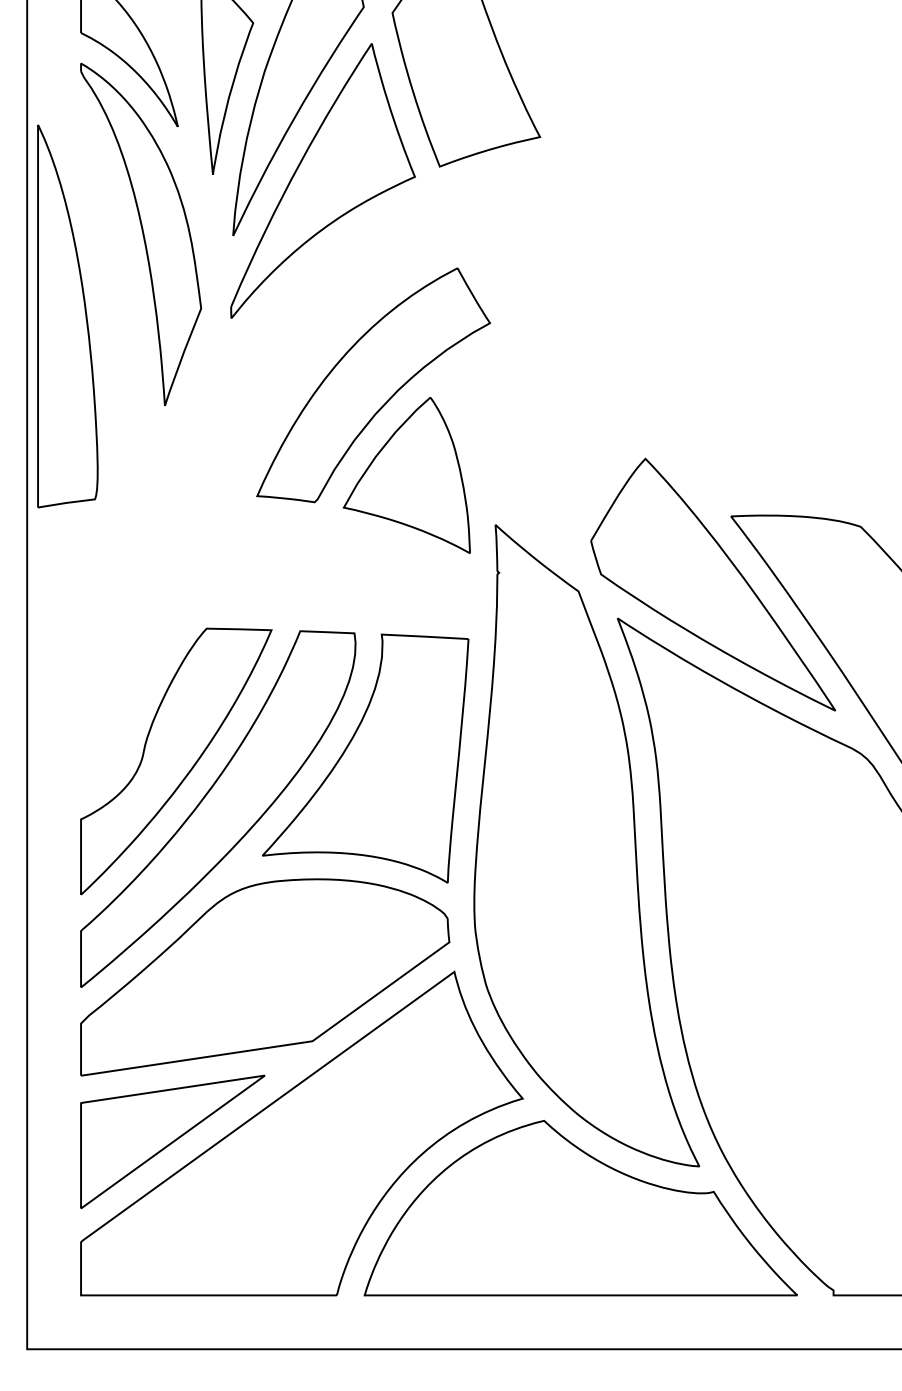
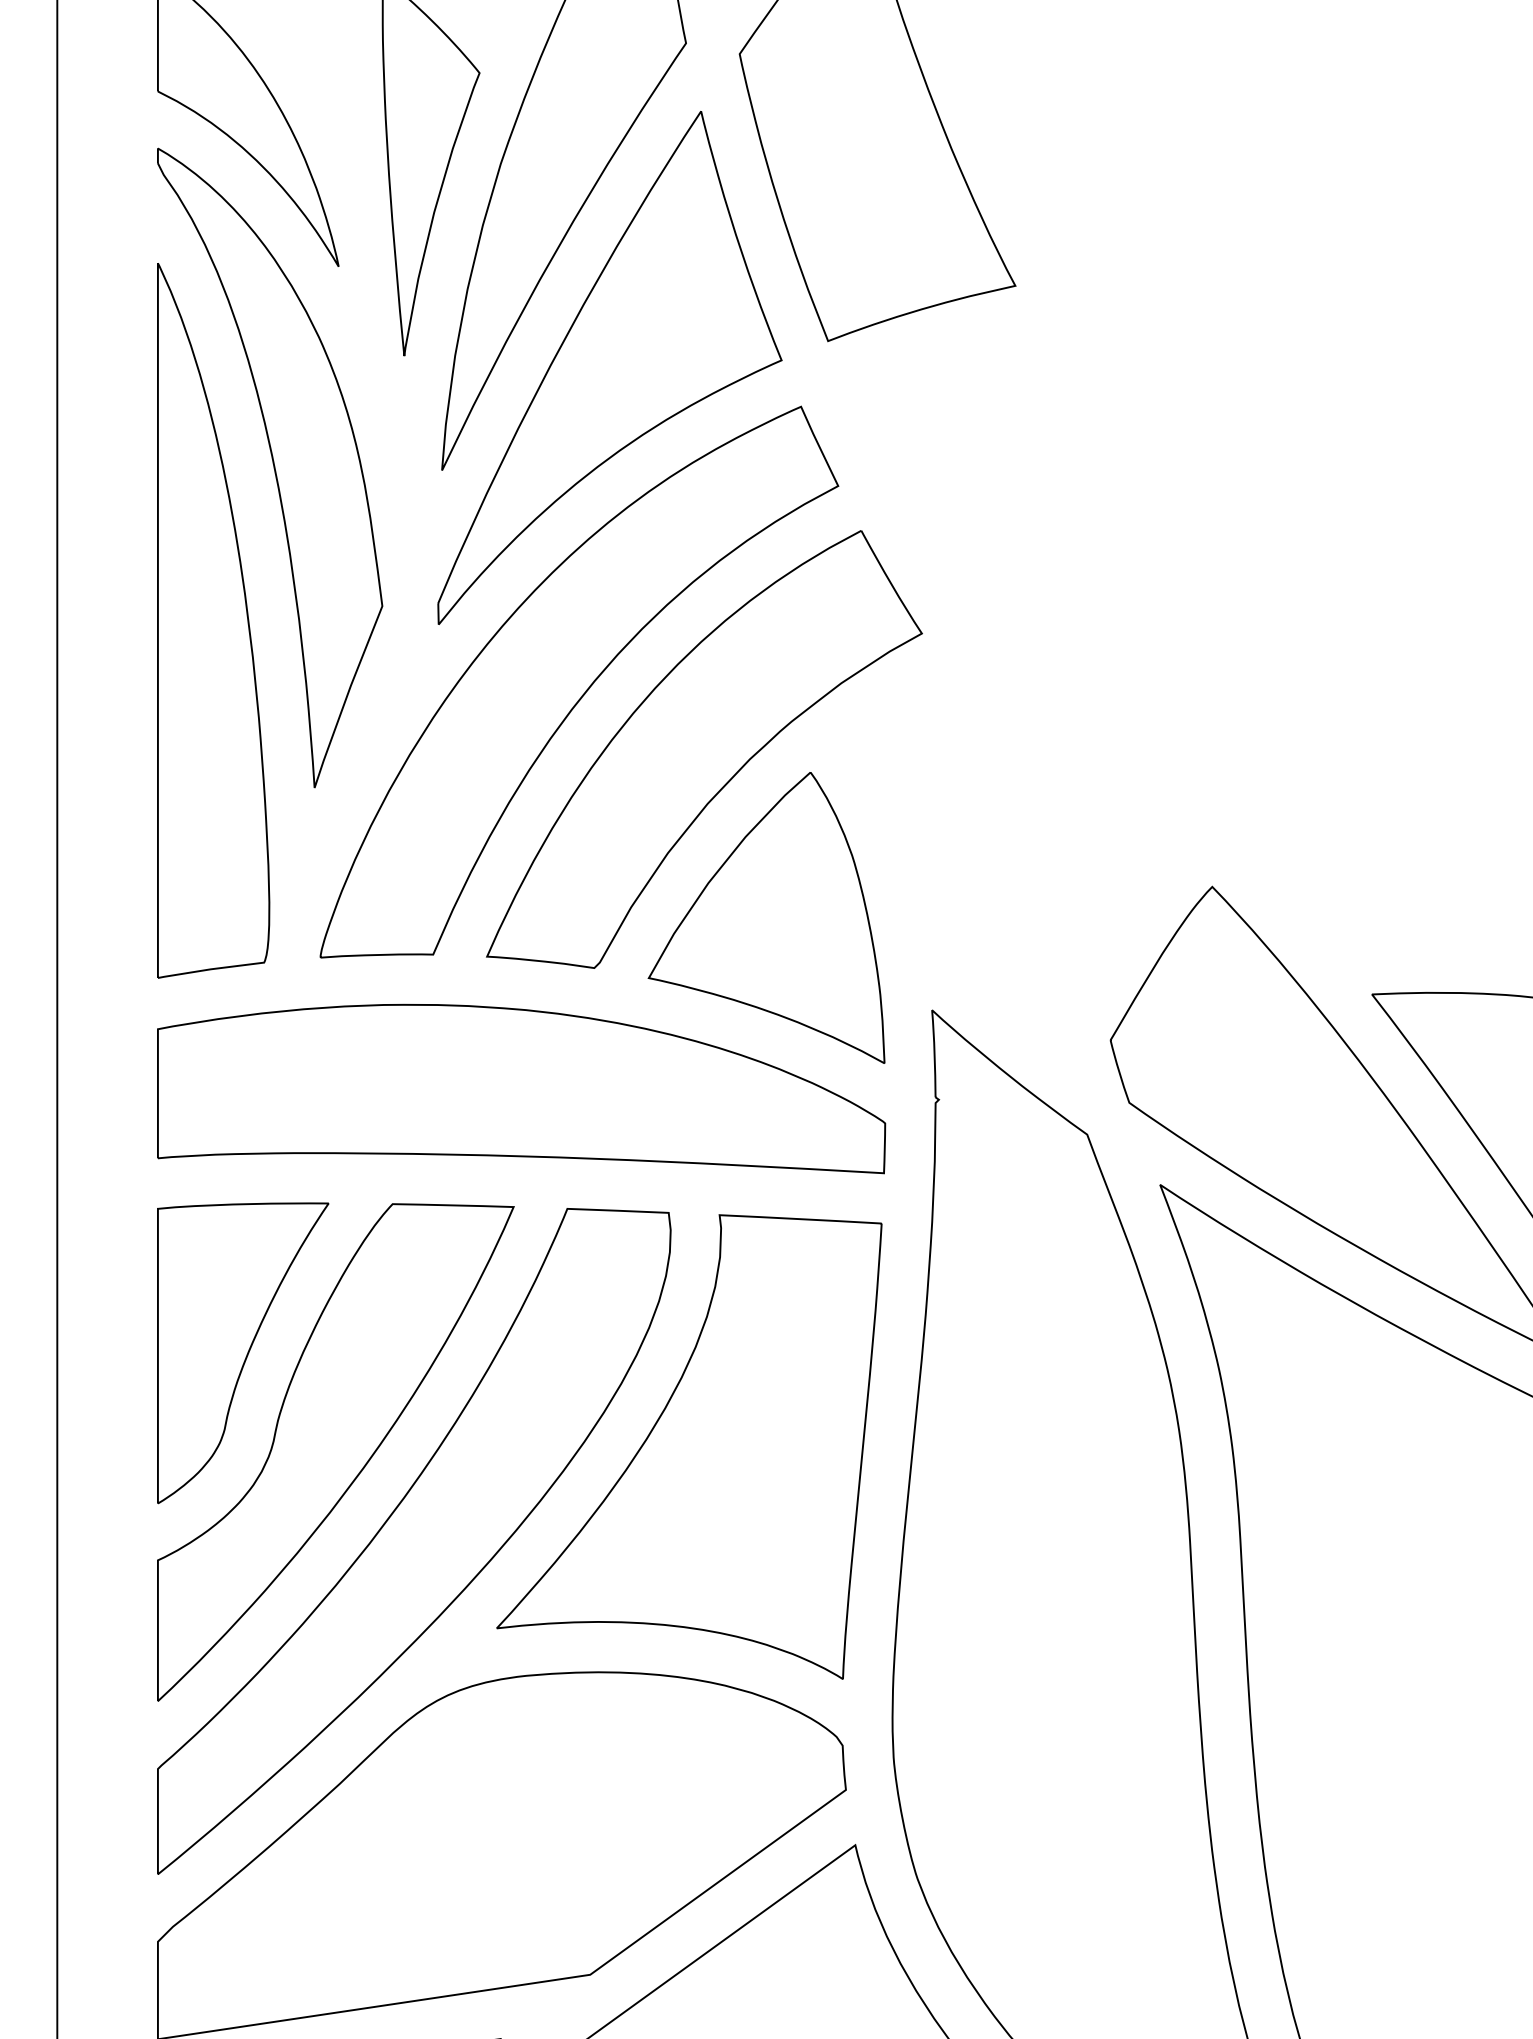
part: (67, 316) -> (212, 621), moved
part: (306, 348) -> (579, 680), added
part: (275, 566) -> (521, 1087), added
part: (126, 708) -> (242, 1353), added

